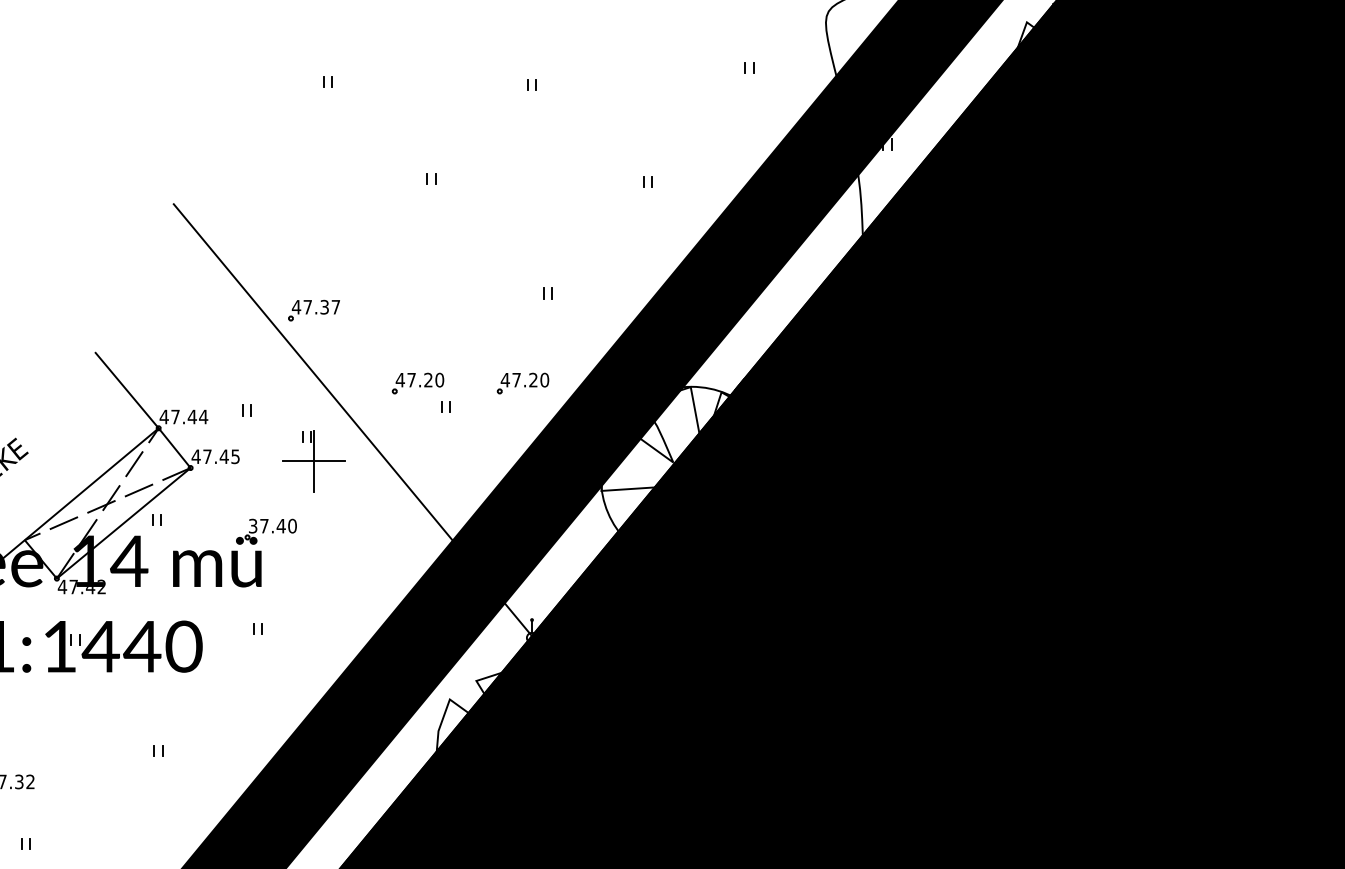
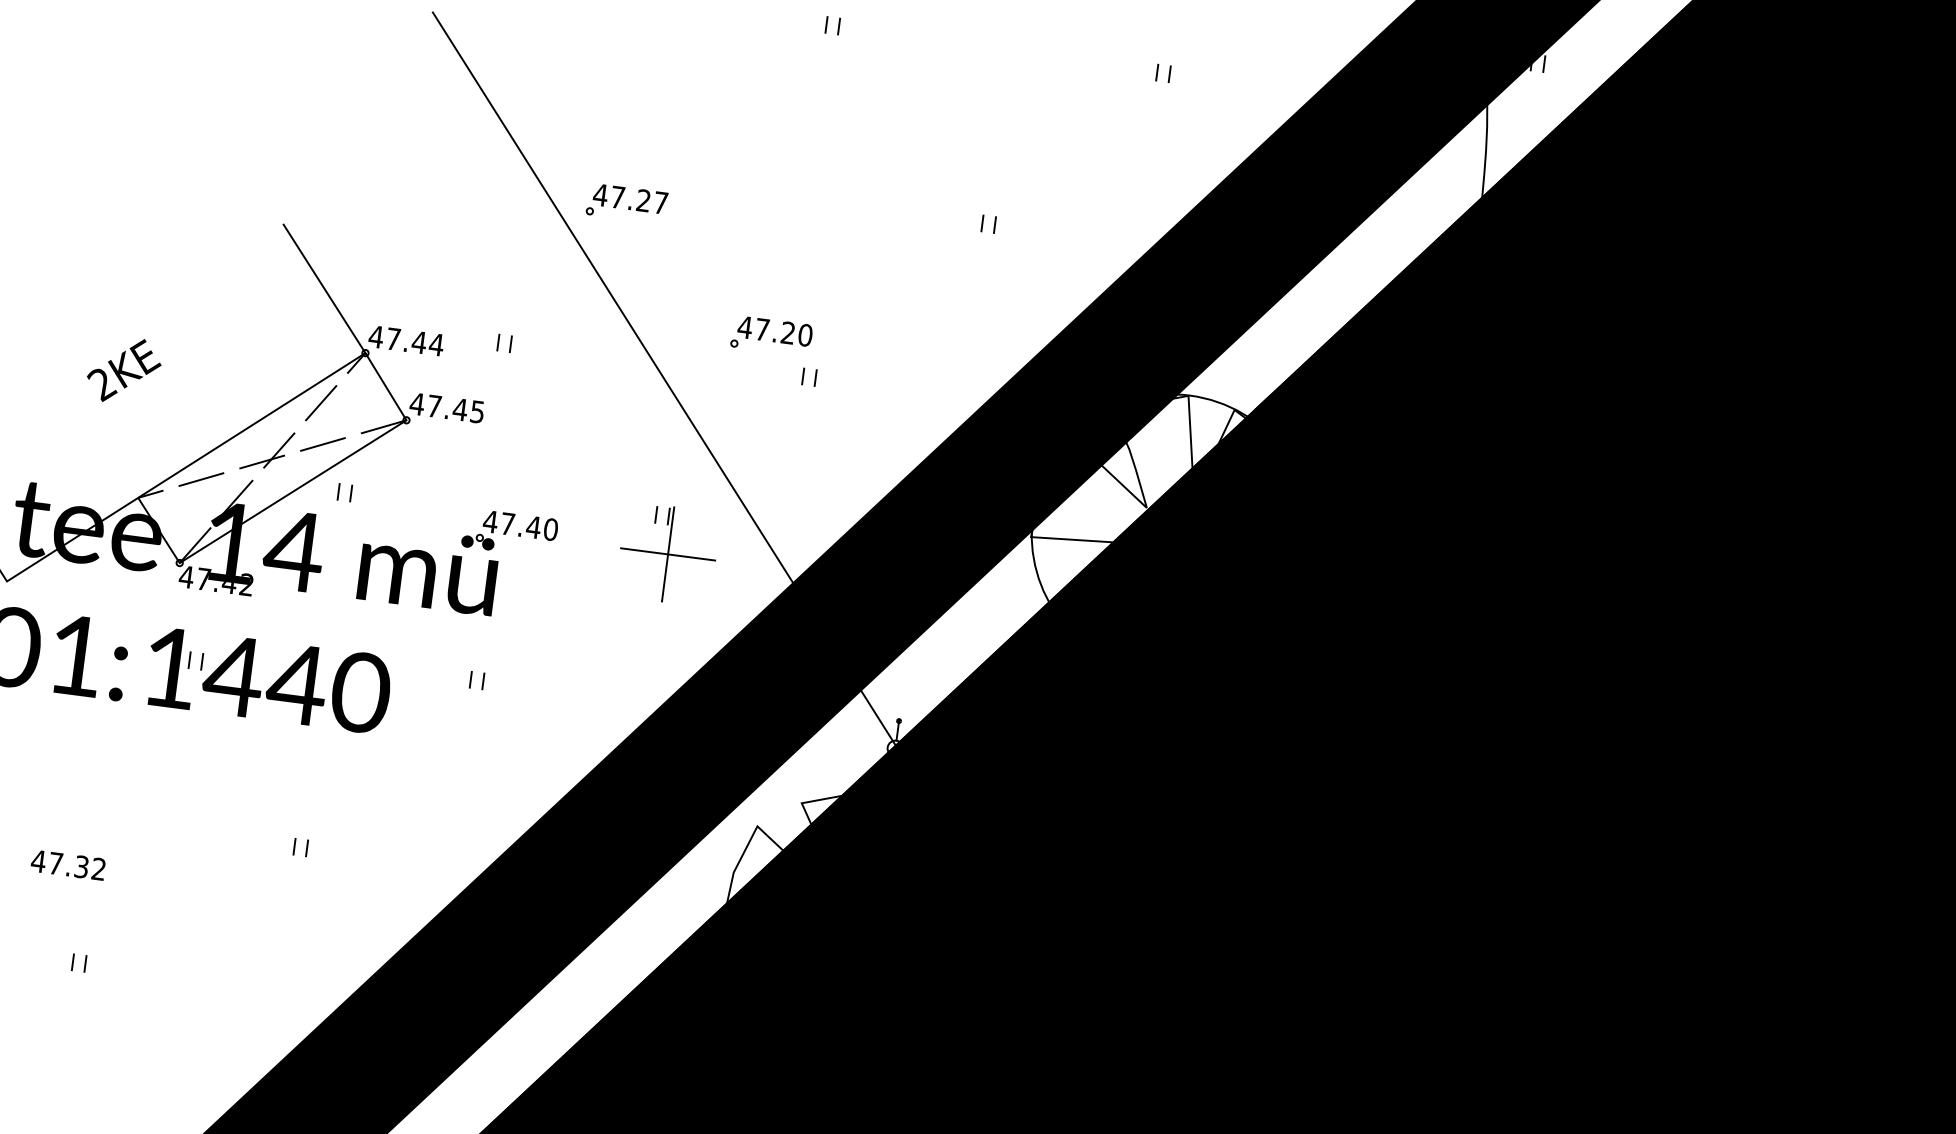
text: (324, 307) -> (643, 201), 47.37 -> 47.27
part: (522, 383) -> (931, 356), removed
part: (313, 461) -> (667, 554), moved
text: (252, 525) -> (489, 520), 37.40 -> 47.40

